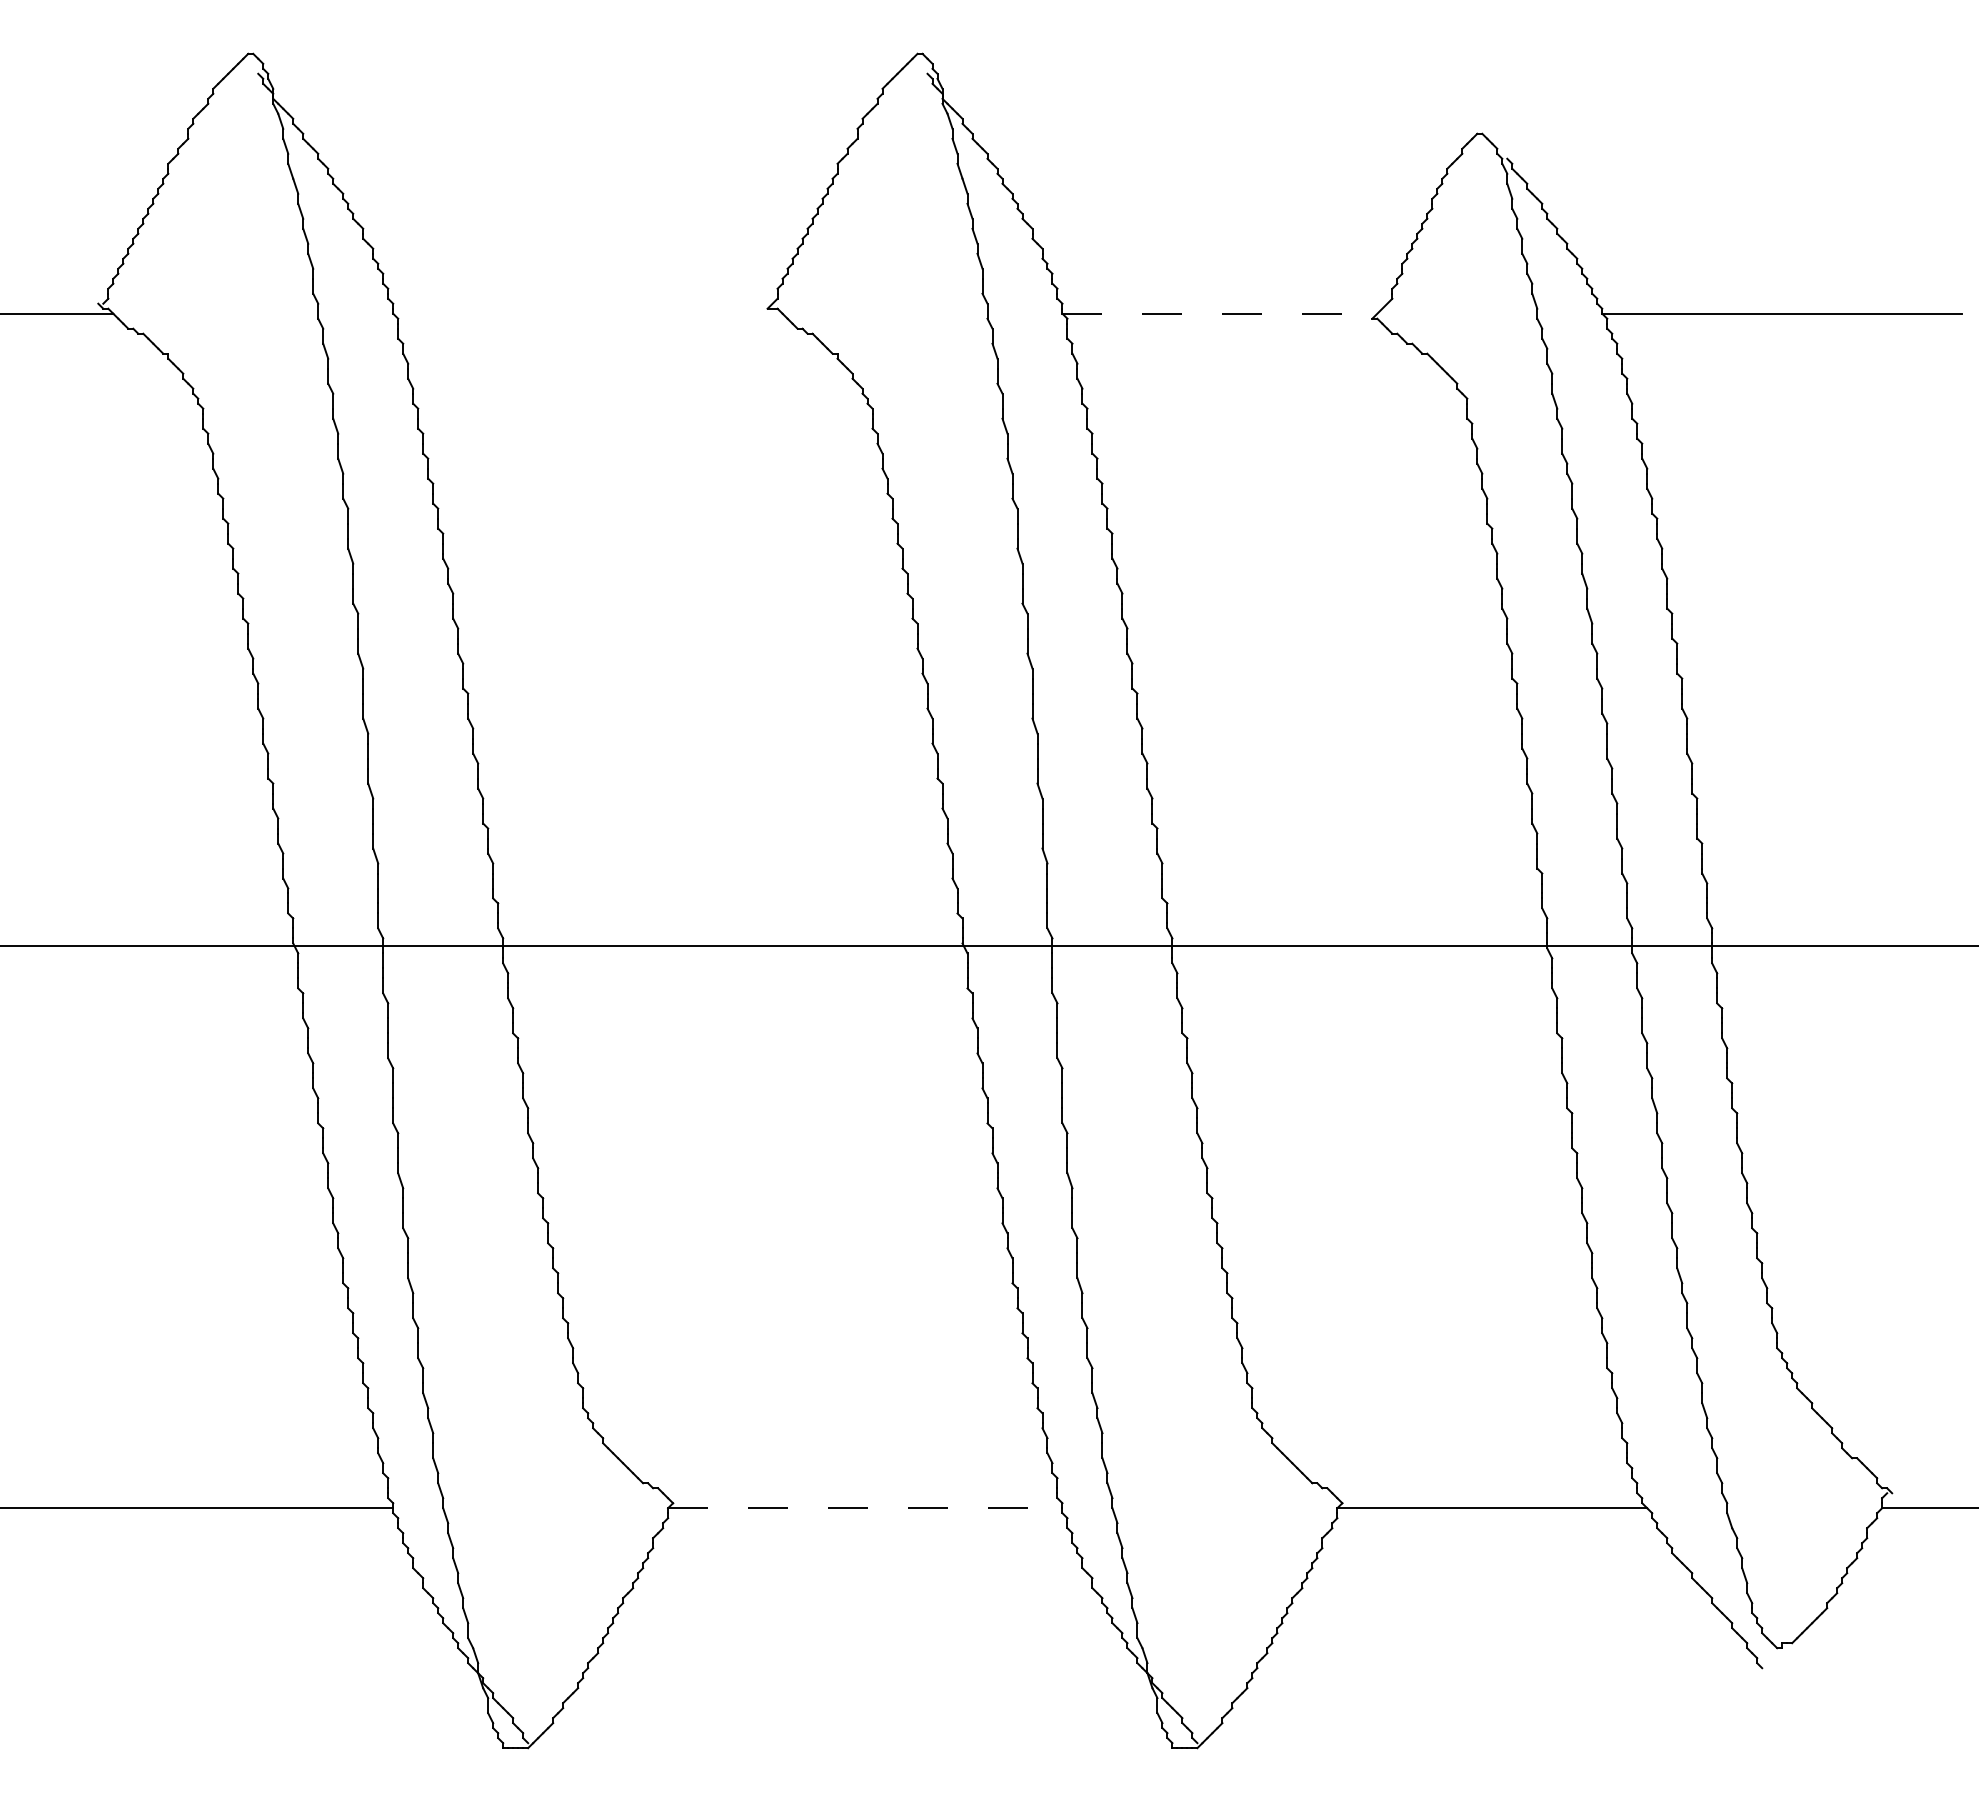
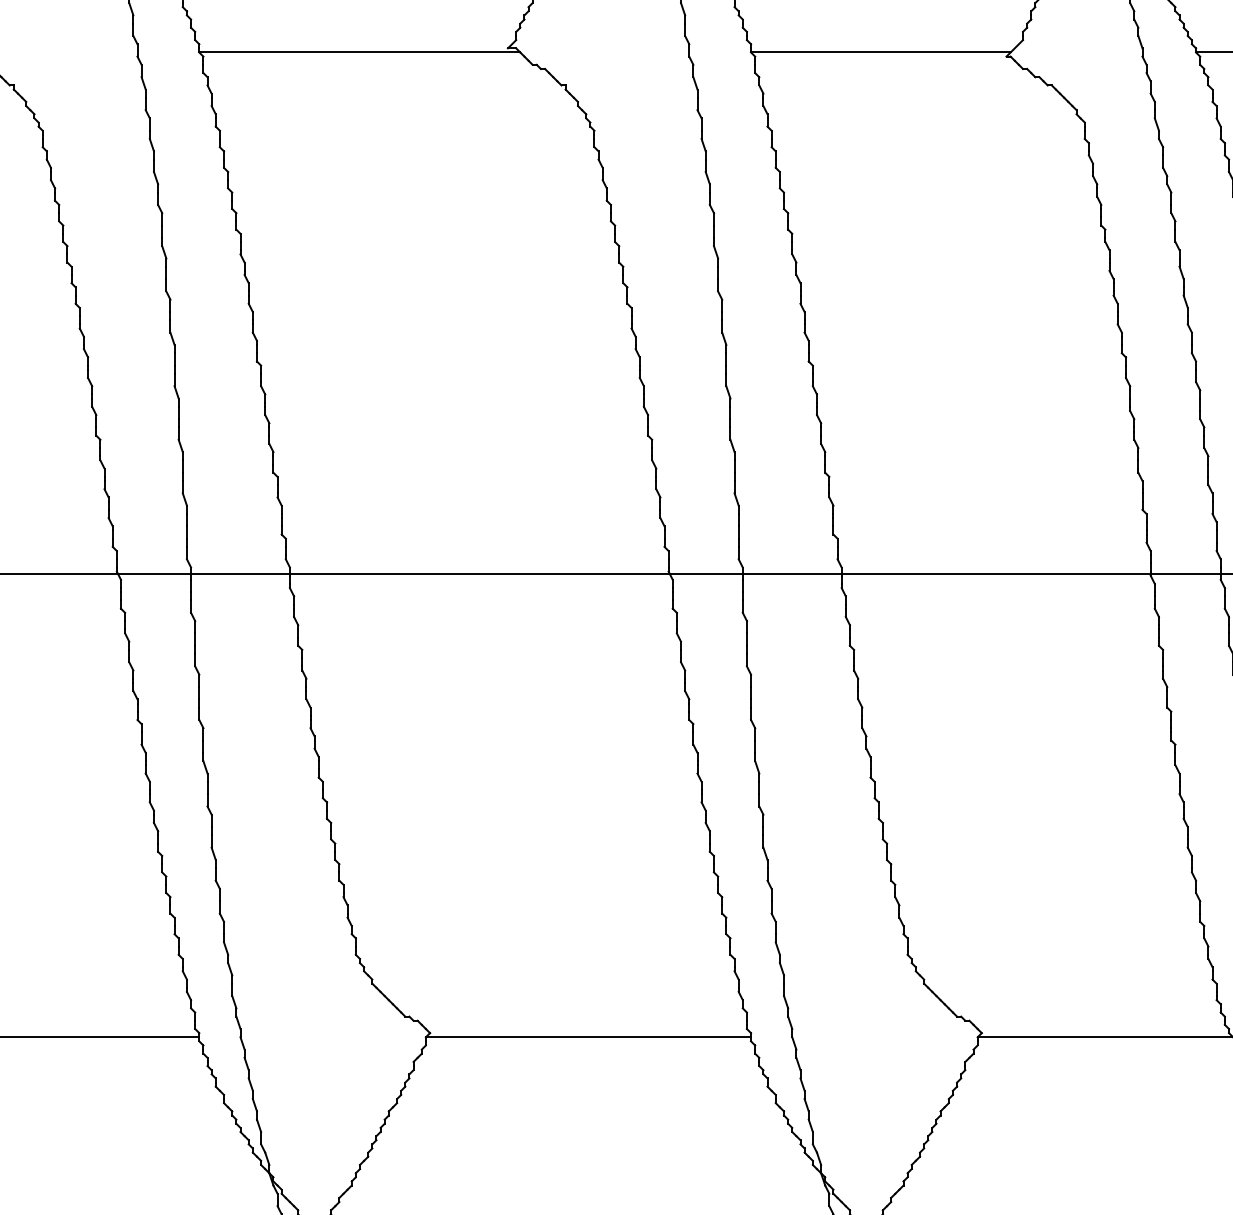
line: (587, 313) -> (359, 52), added
line: (1220, 313) -> (881, 52), dashed -> solid
line: (865, 1508) -> (588, 1037), dashed -> solid

